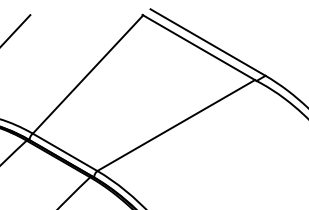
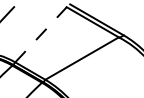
line: (89, 73) -> (41, 34), solid -> dashed

